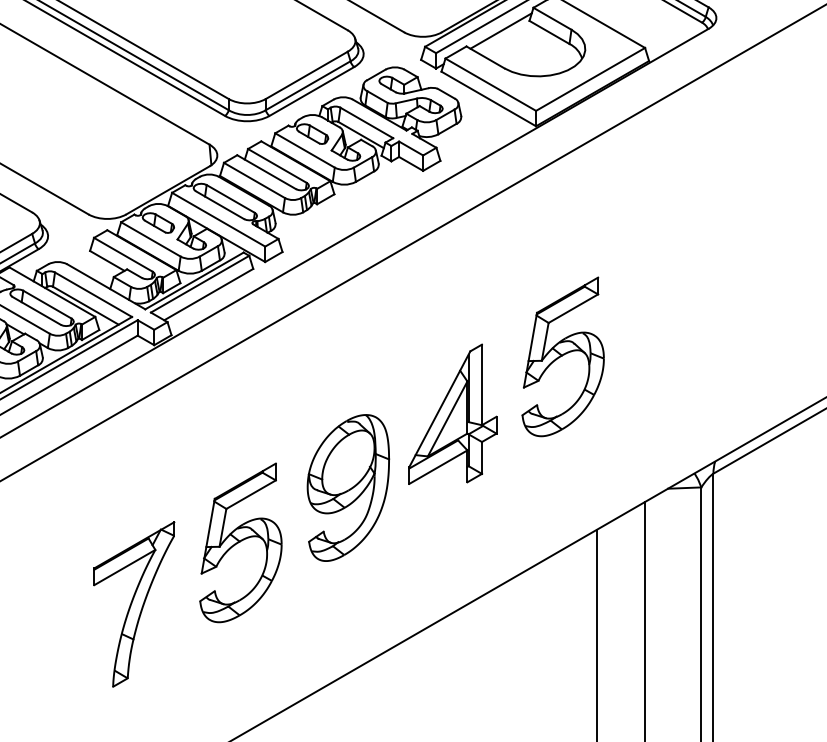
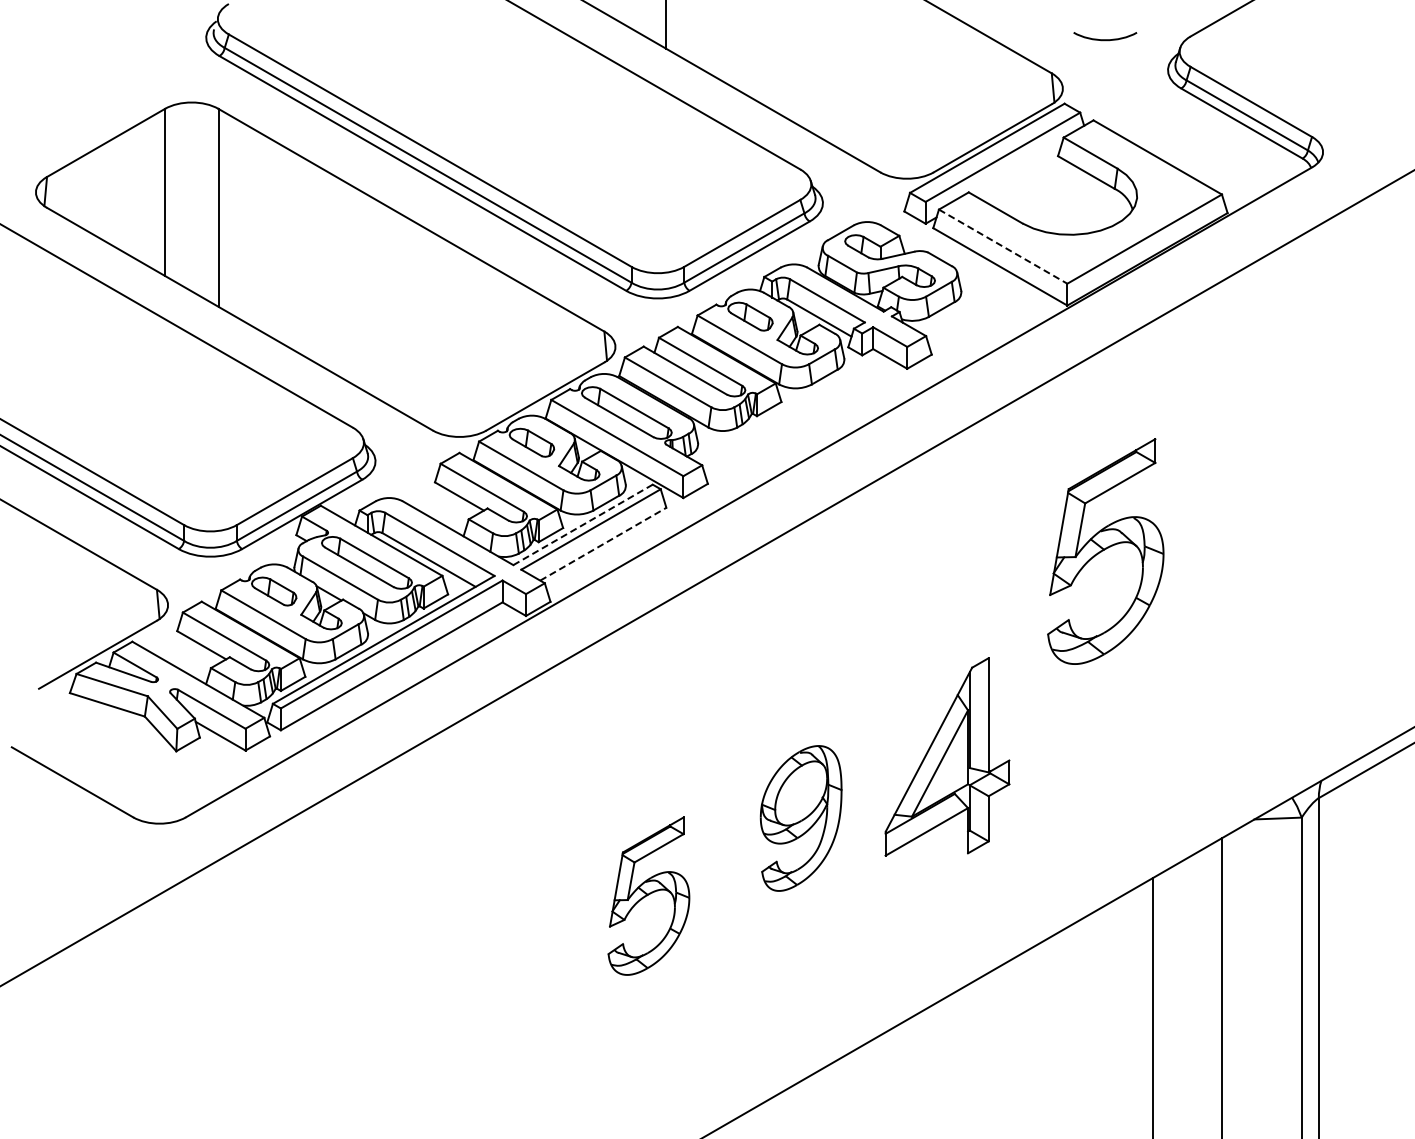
line: (500, 31) -> (1017, 170), removed
line: (491, 84) -> (1003, 246), solid -> dashed
line: (194, 281) -> (582, 525), solid -> dashed
line: (208, 294) -> (603, 544), solid -> dashed
part: (562, 356) -> (1105, 551), moved
part: (452, 413) -> (947, 756), moved
part: (347, 488) -> (800, 818), size x0.7
part: (240, 542) -> (648, 895), size x0.7
part: (134, 604) -> (497, 983), removed

